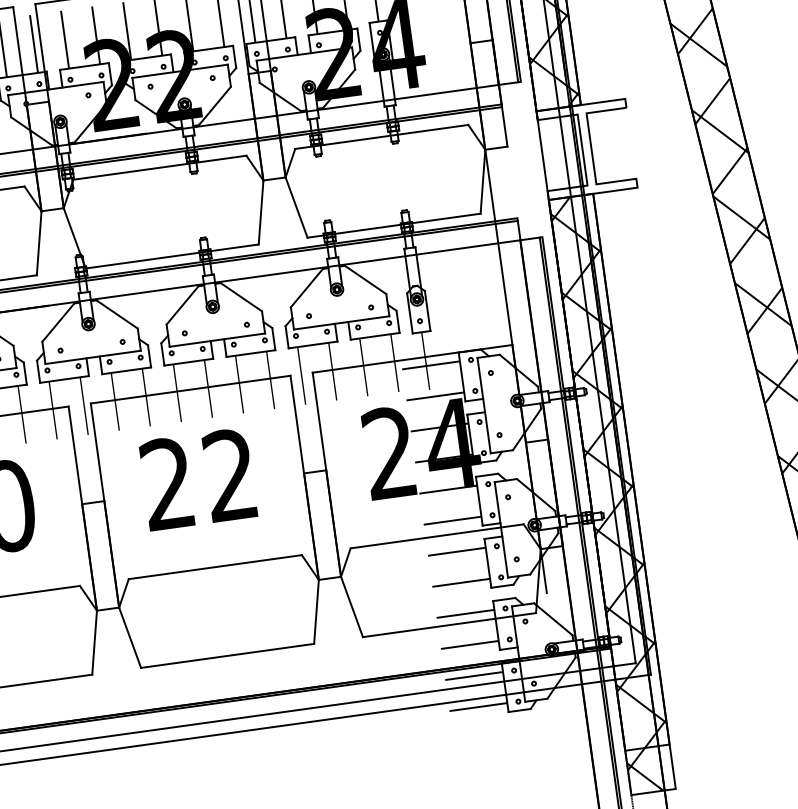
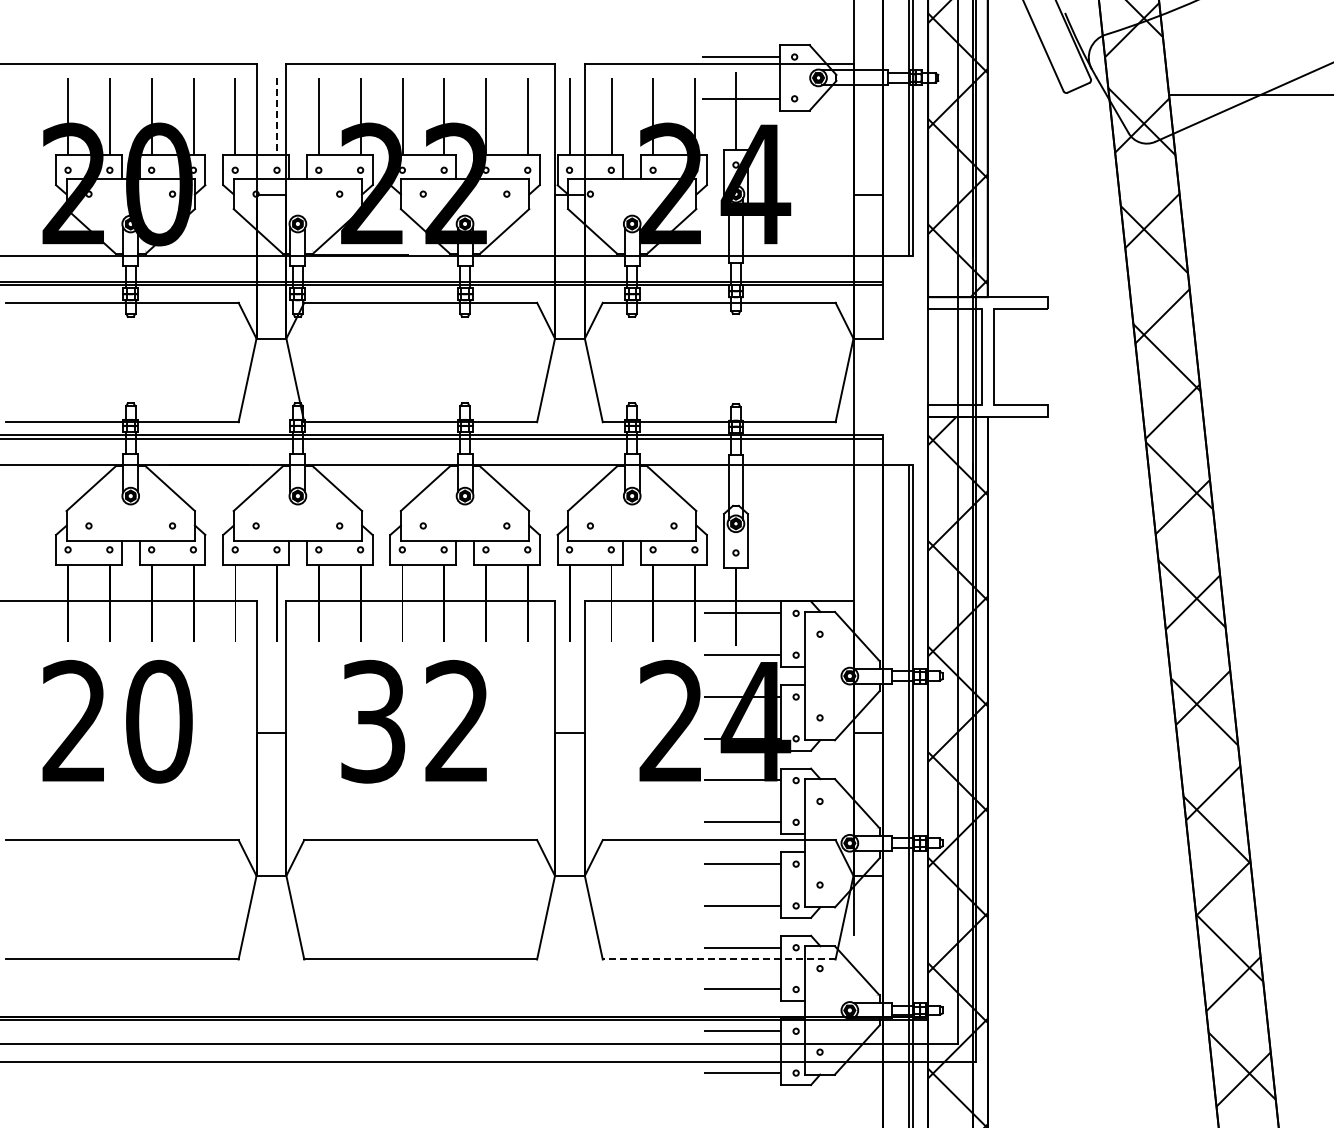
line: (34, 44) -> (277, 116), solid -> dashed
text: (167, 483) -> (373, 721), 22 -> 32
line: (448, 625) -> (718, 959), solid -> dashed

